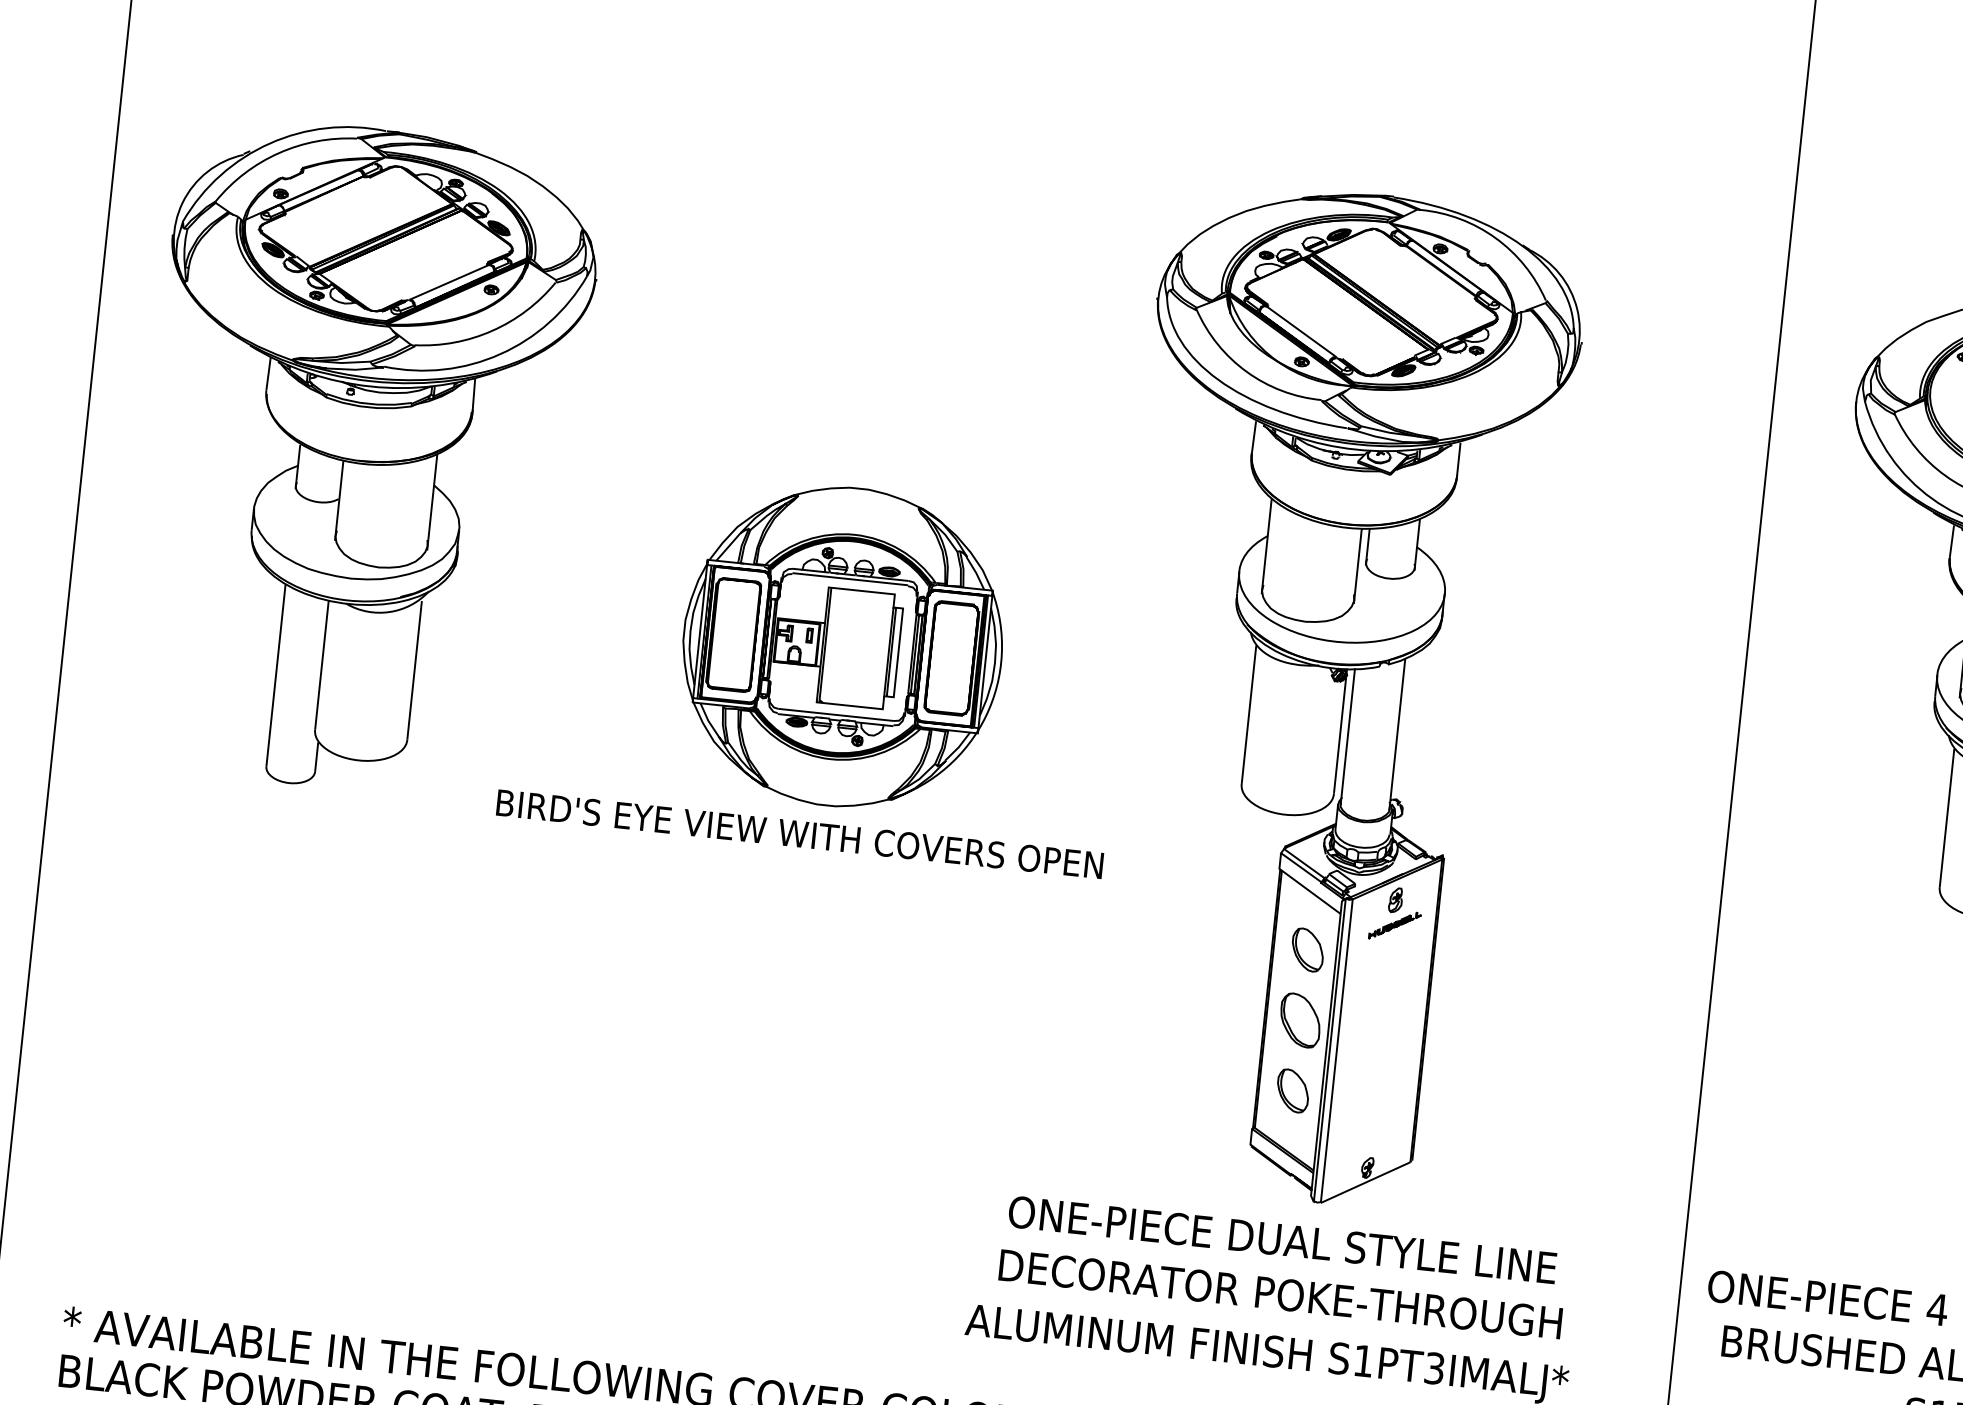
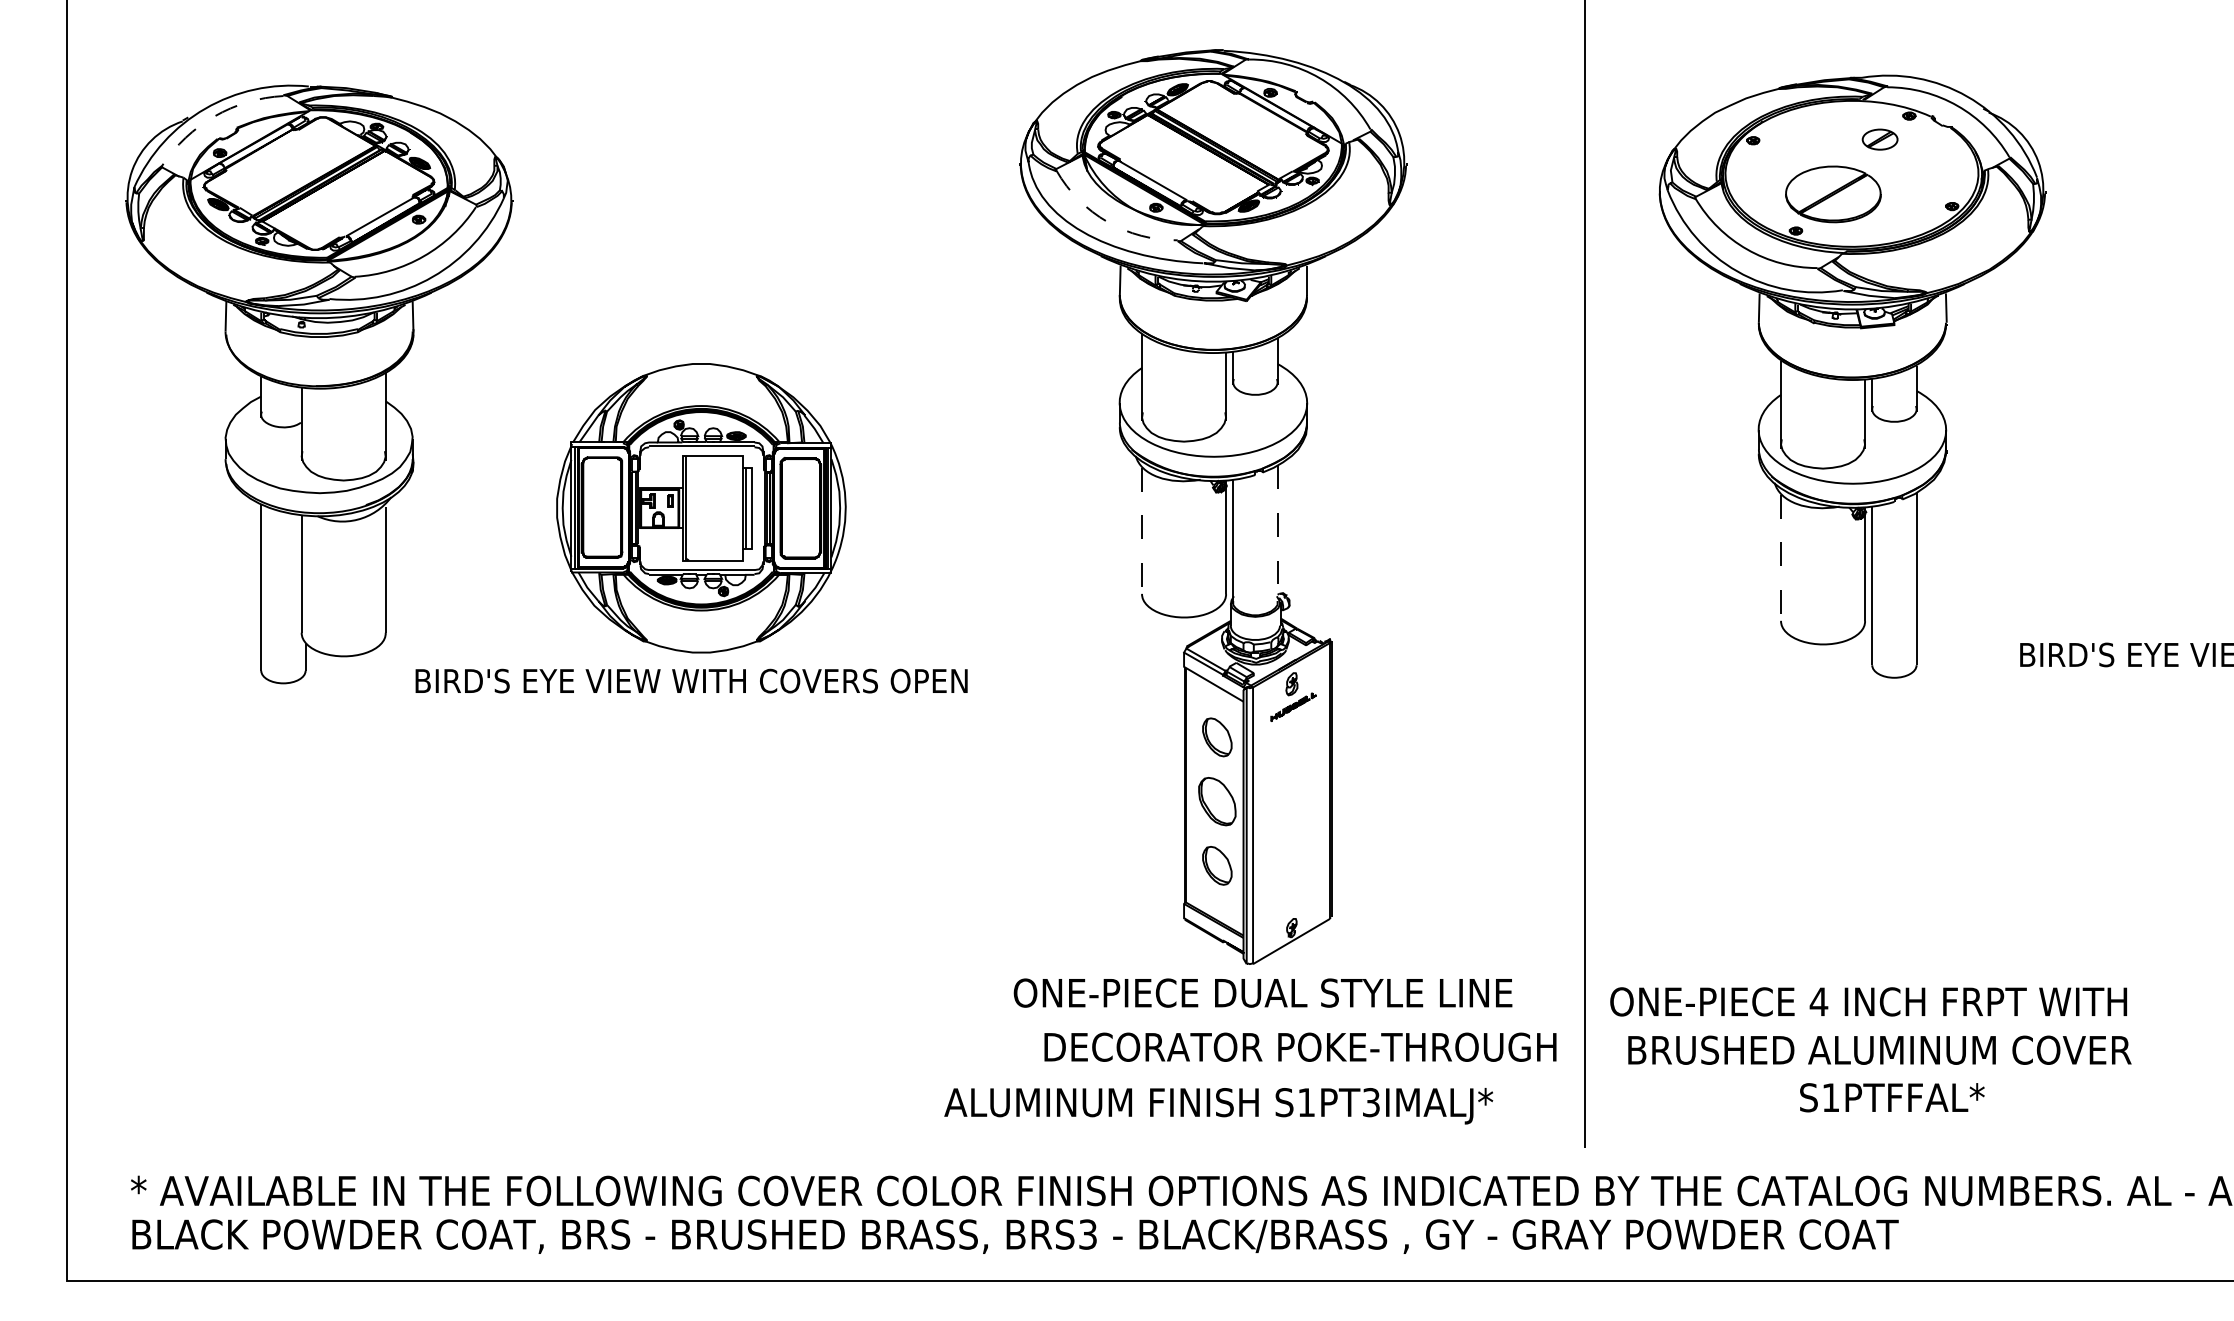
arc: (279, 153) -> (214, 116), solid -> dashed
arc: (1246, 371) -> (1107, 221), solid -> dashed
part: (842, 647) -> (701, 508), moved
line: (1249, 715) -> (1142, 531), solid -> dashed
line: (1397, 735) -> (1277, 535), solid -> dashed
line: (1947, 818) -> (1781, 558), solid -> dashed
text: (799, 833) -> (691, 680), moved
text: (1282, 1239) -> (1262, 992), moved
text: (1280, 1293) -> (1300, 1046), moved

